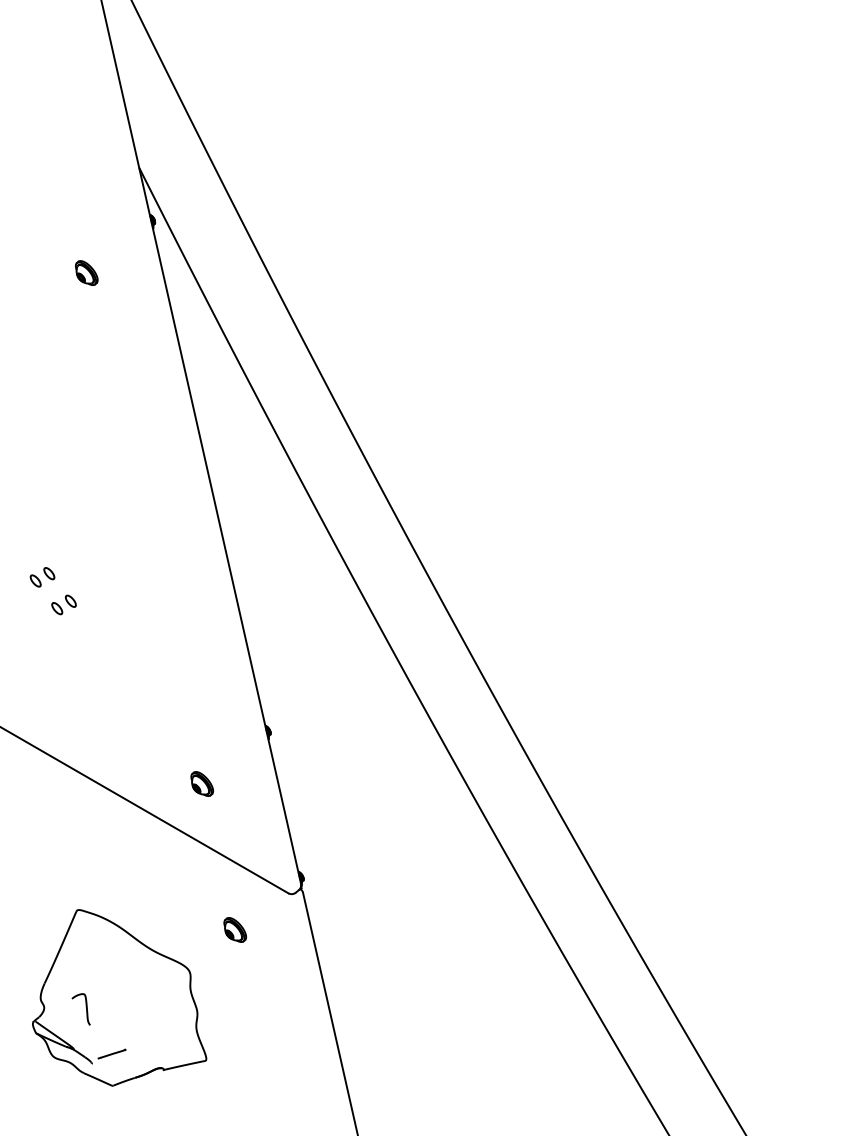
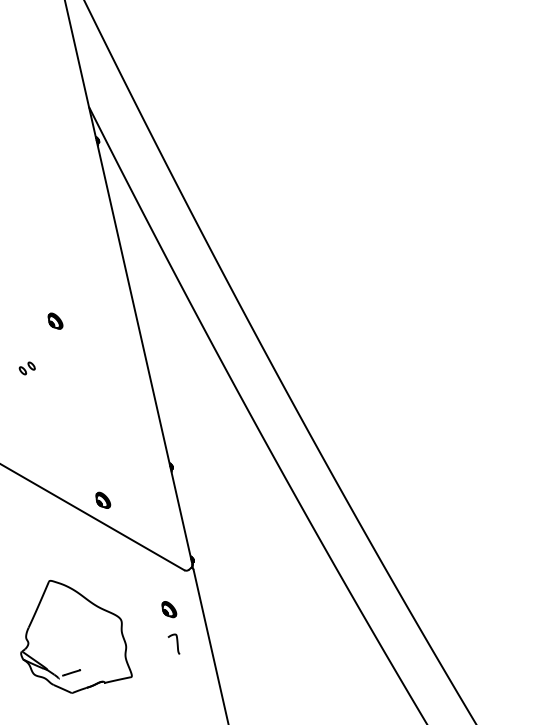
part: (86, 271) -> (55, 320), moved
part: (63, 604) -> (40, 385), removed
part: (202, 782) -> (103, 499), moved
part: (235, 929) -> (169, 609), moved
curve: (85, 1008) -> (176, 643), moved

